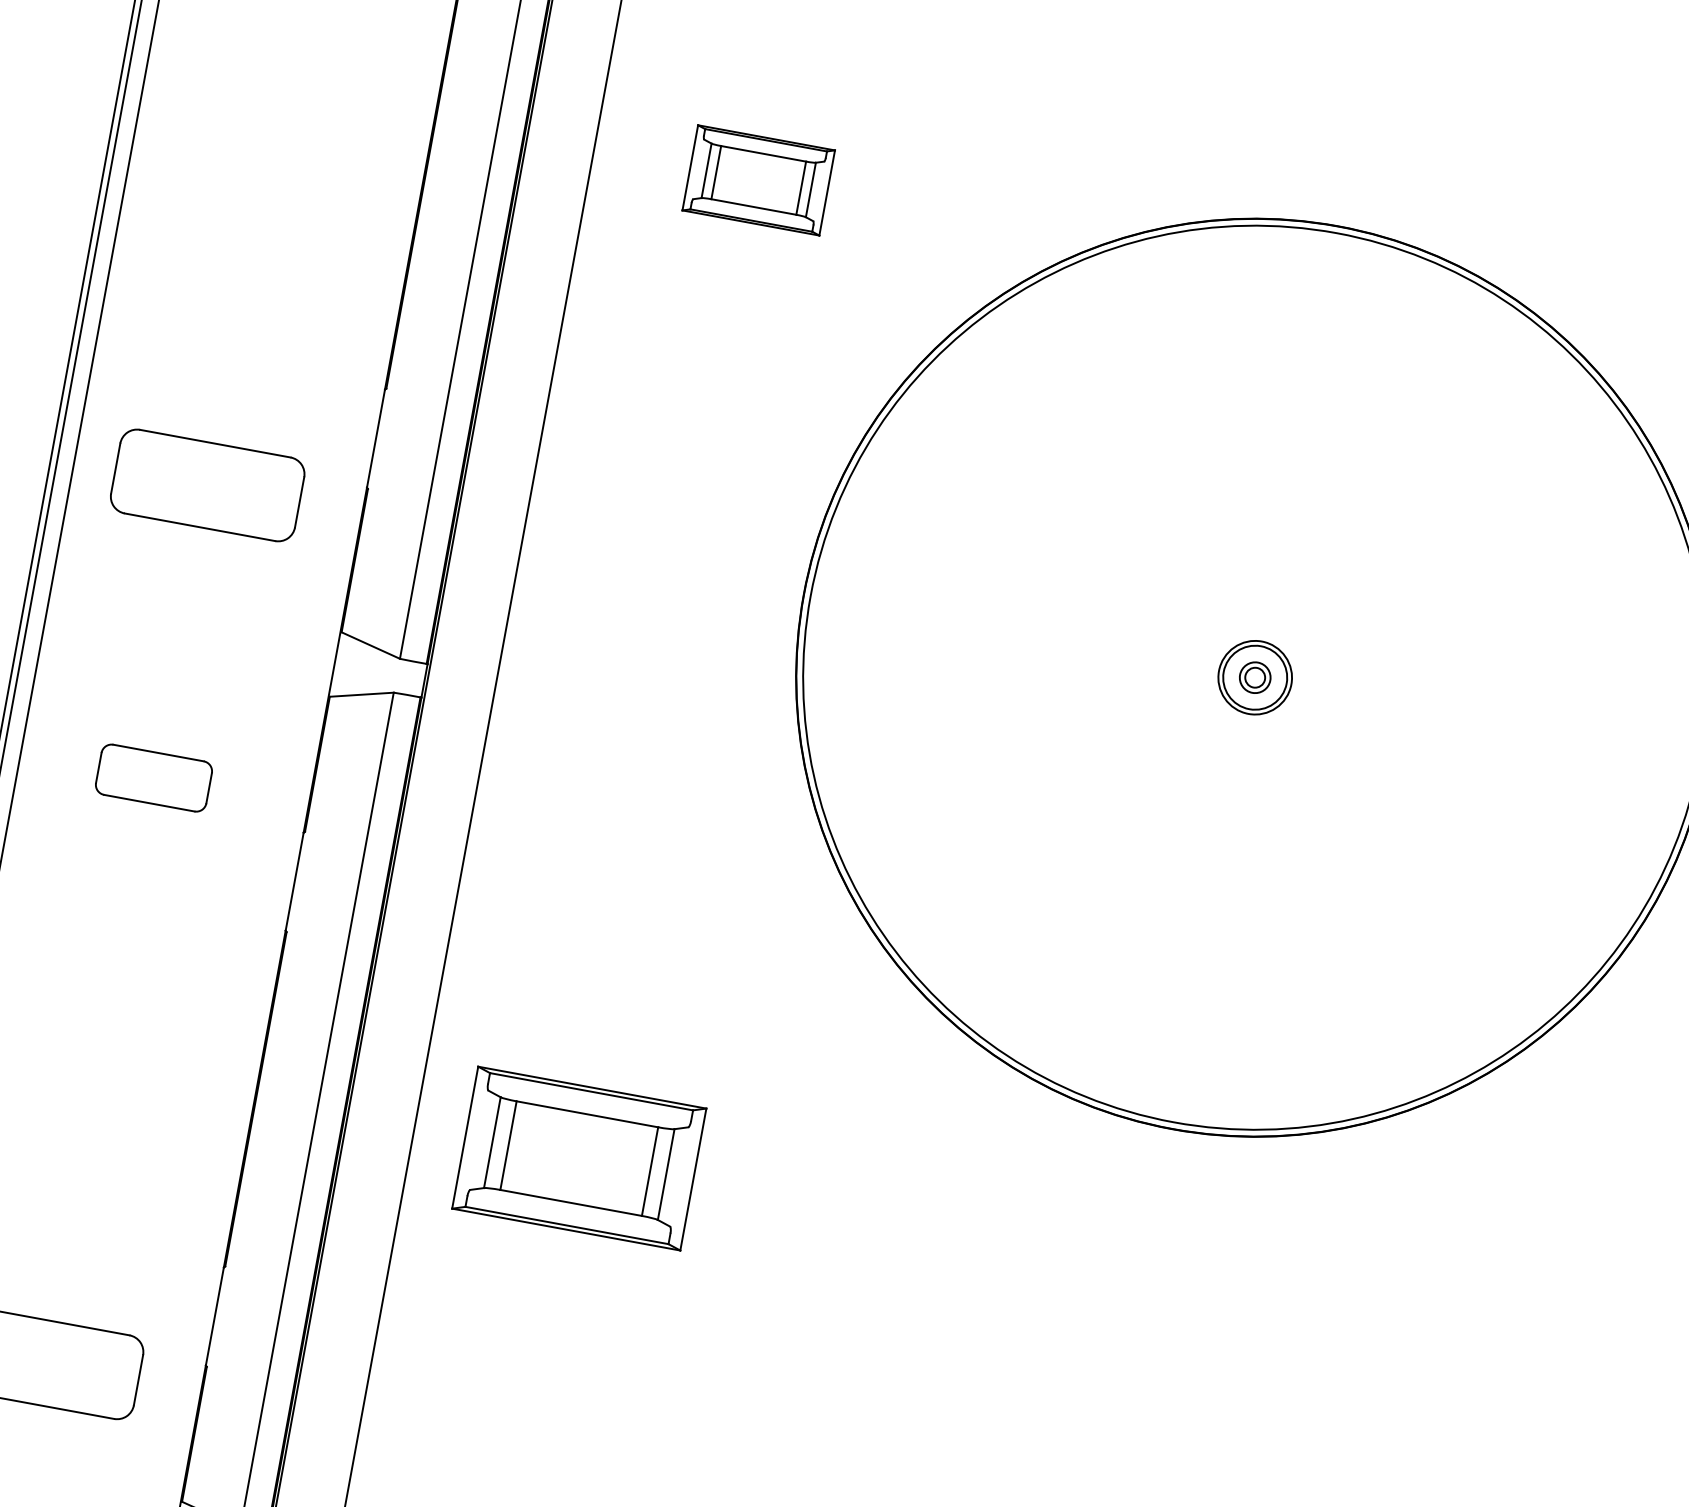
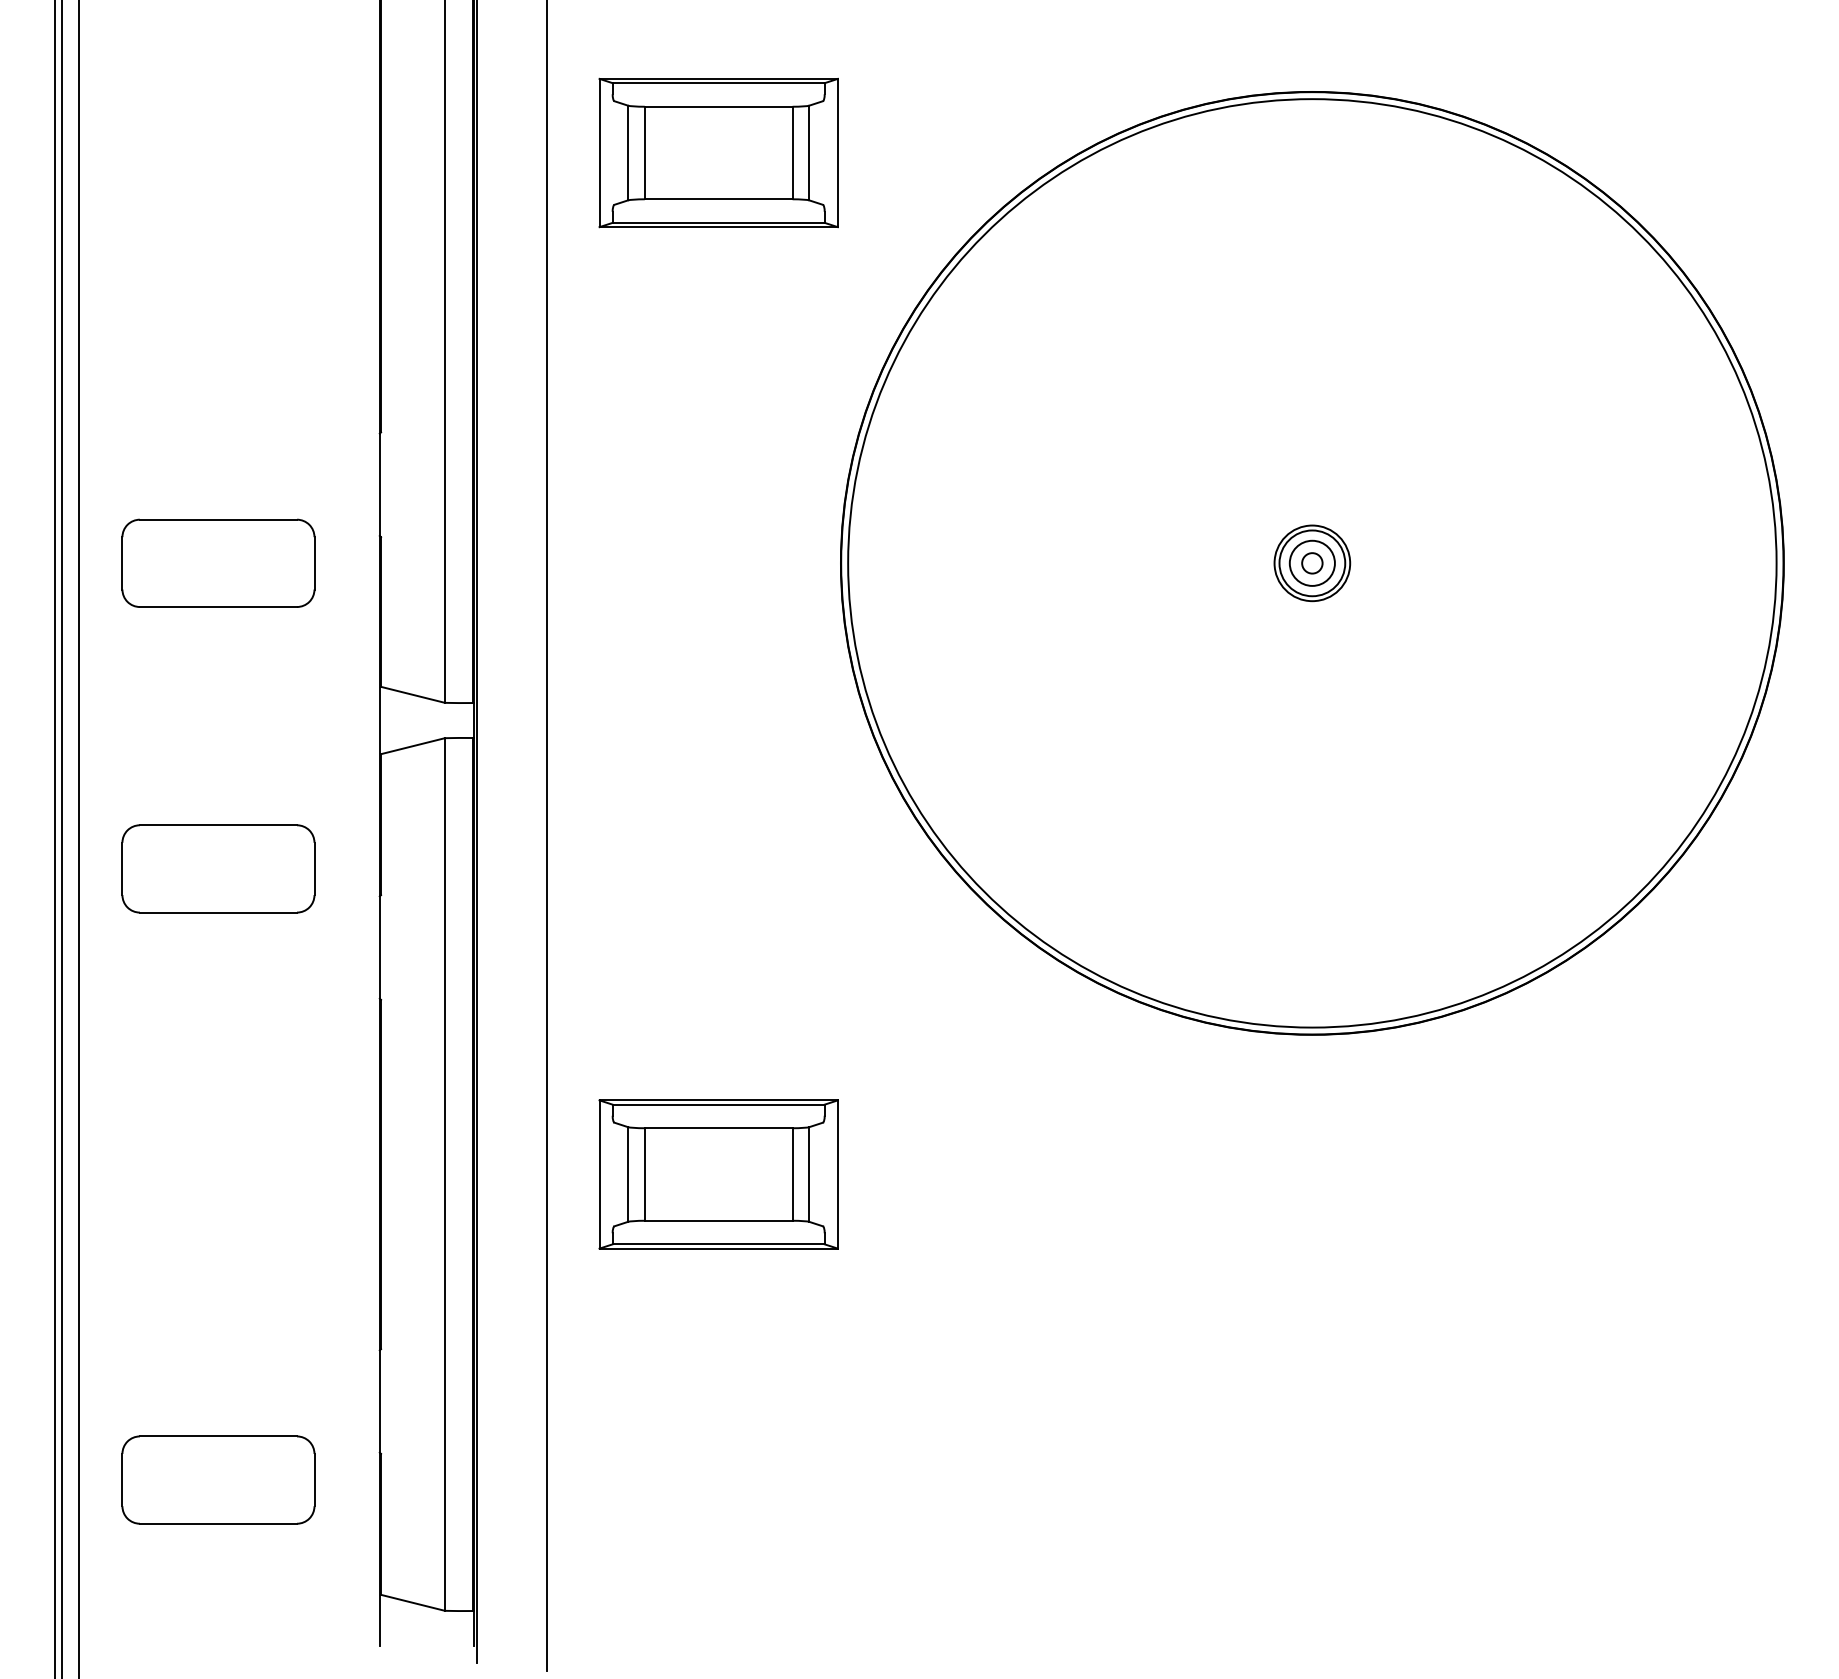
part: (758, 179) -> (718, 152), size x1.67
circle: (1254, 676) -> (1311, 562), size x1.43
part: (154, 777) -> (218, 868), size x1.67

